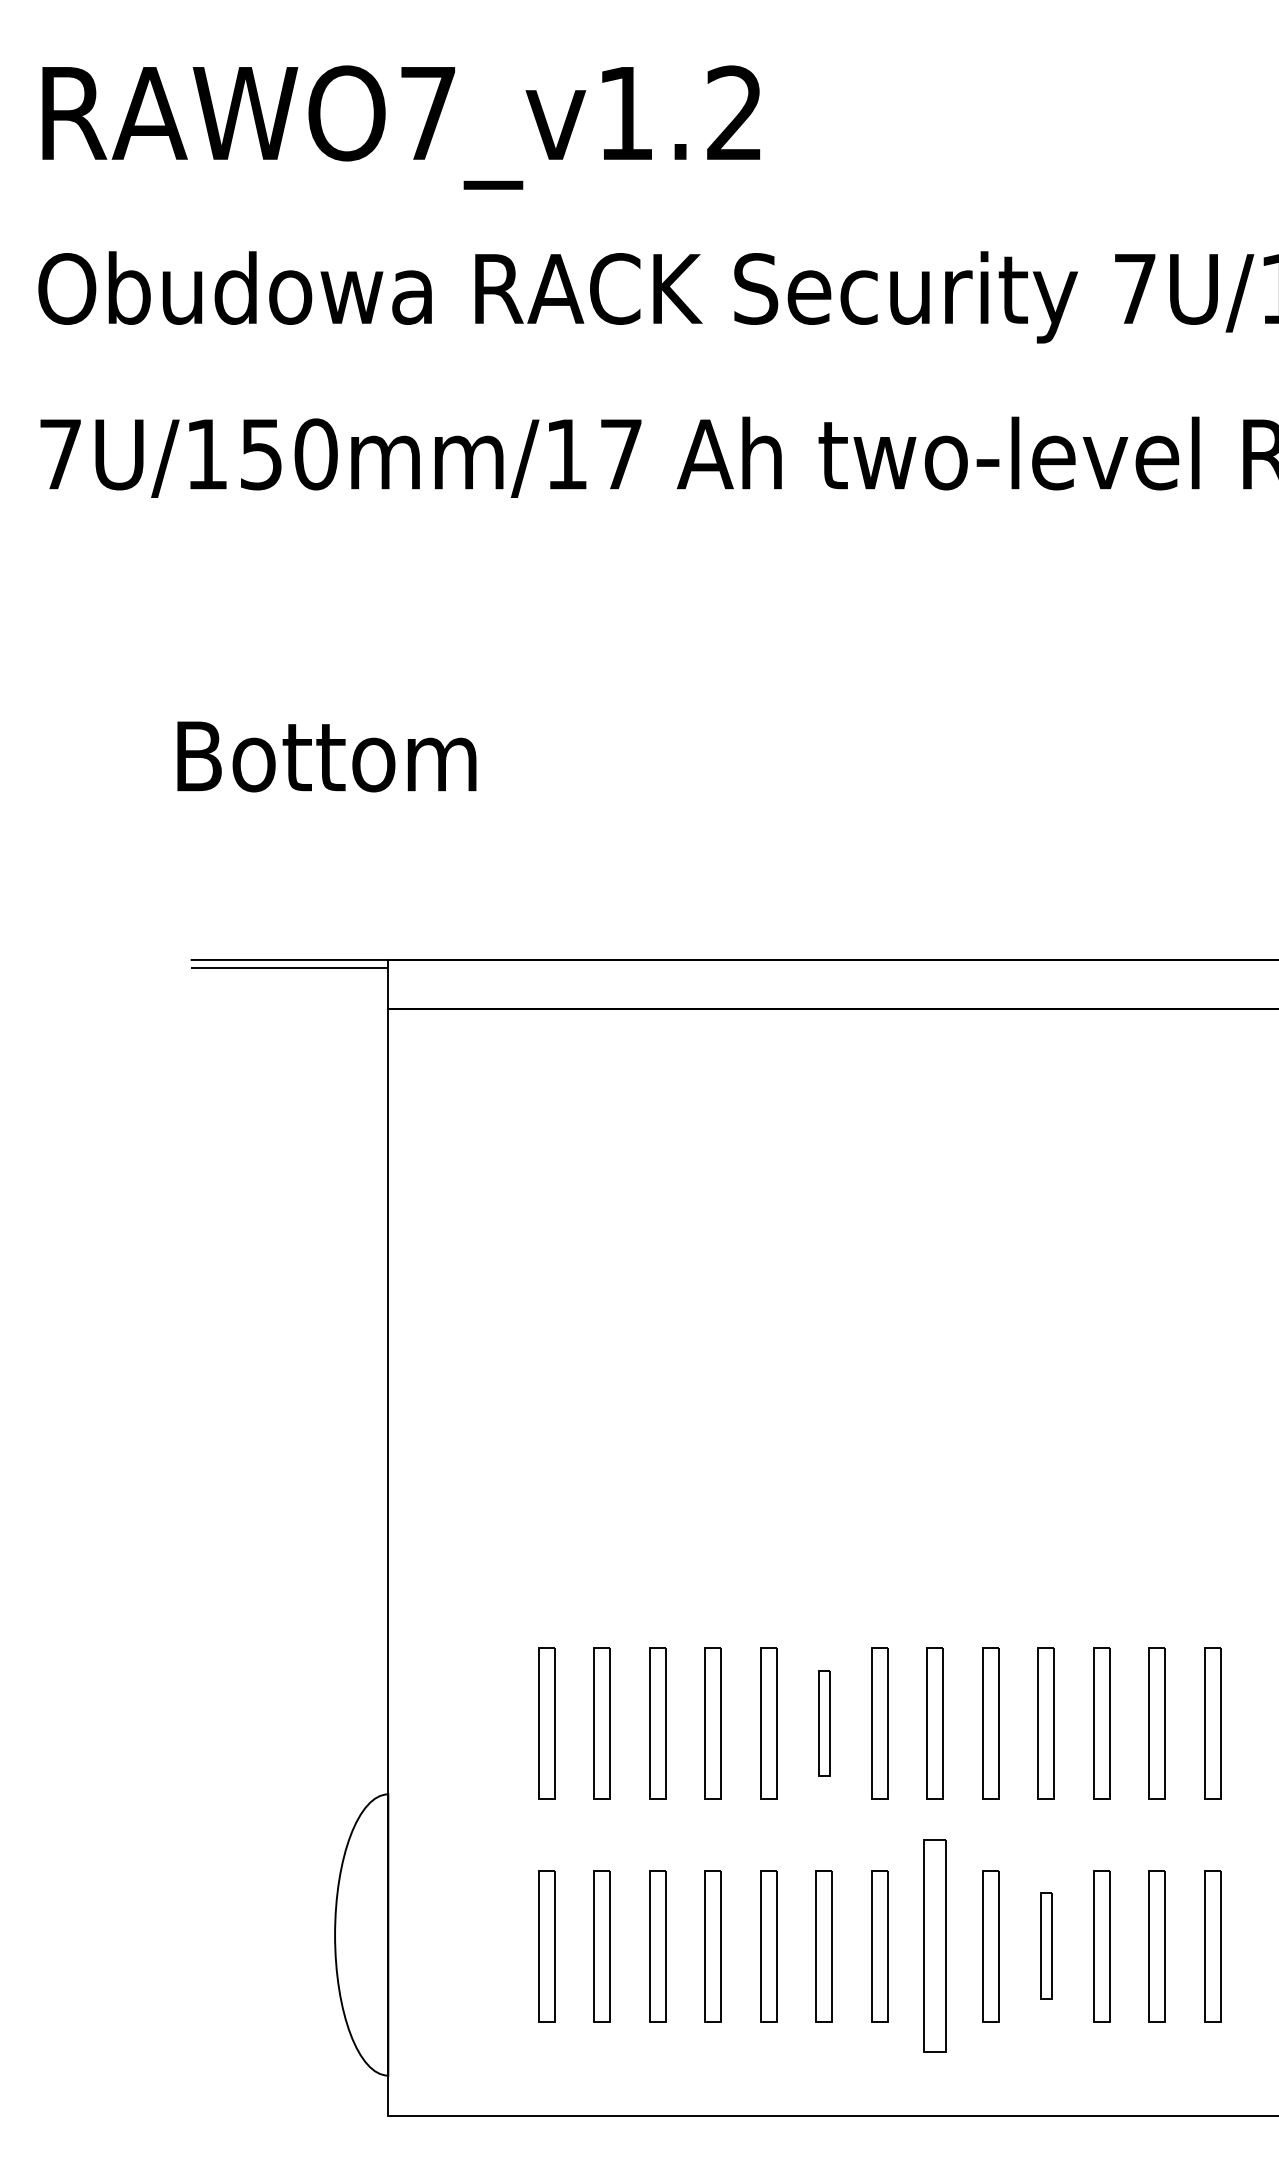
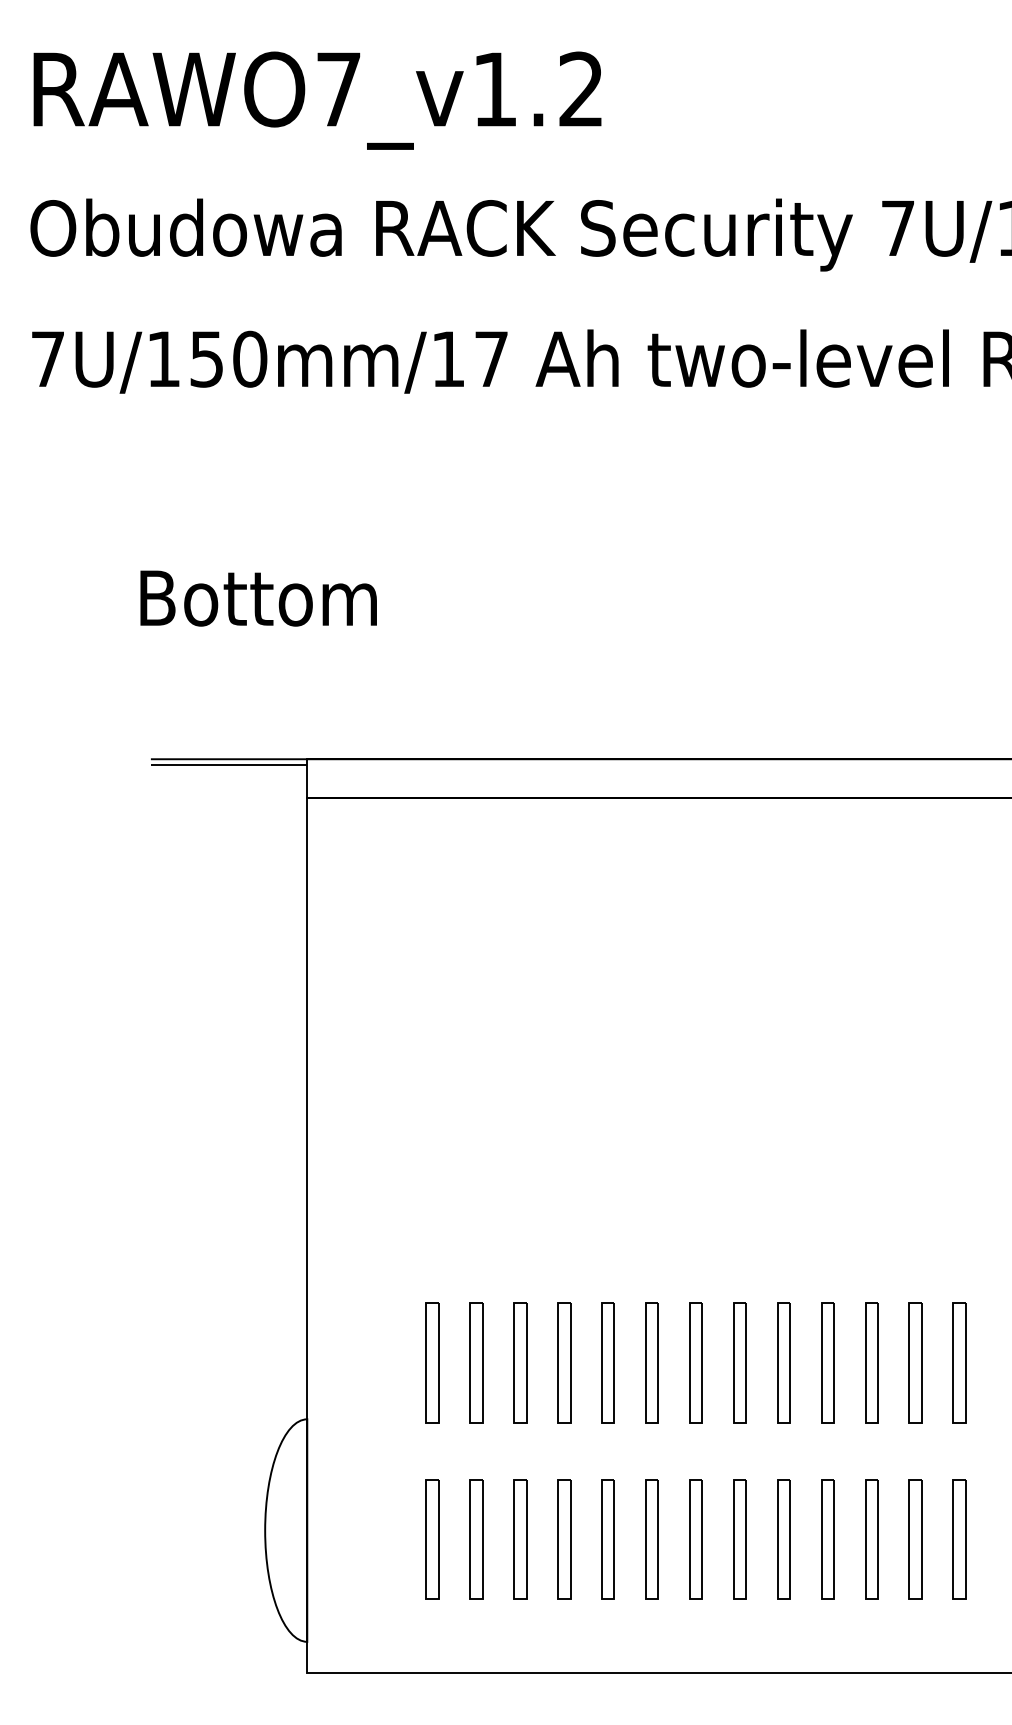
part: (823, 1723) -> (651, 1363), size x1.43
part: (934, 1946) -> (739, 1539), size x0.71
part: (1045, 1946) -> (827, 1539), size x1.43

